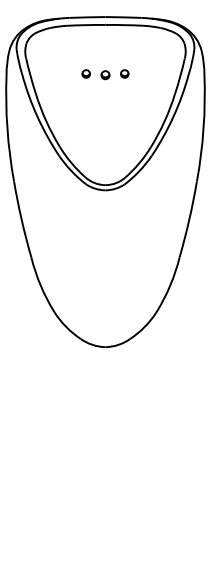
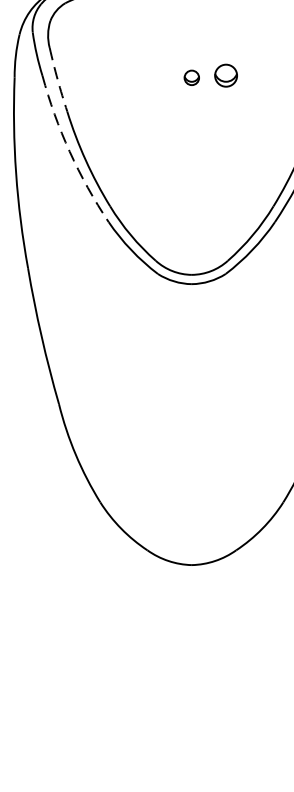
part: (85, 73) -> (156, 74), removed
part: (124, 73) -> (225, 74), size x1.6
arc: (30, 76) -> (57, 80), solid -> dashed
arc: (37, 116) -> (70, 151), solid -> dashed

